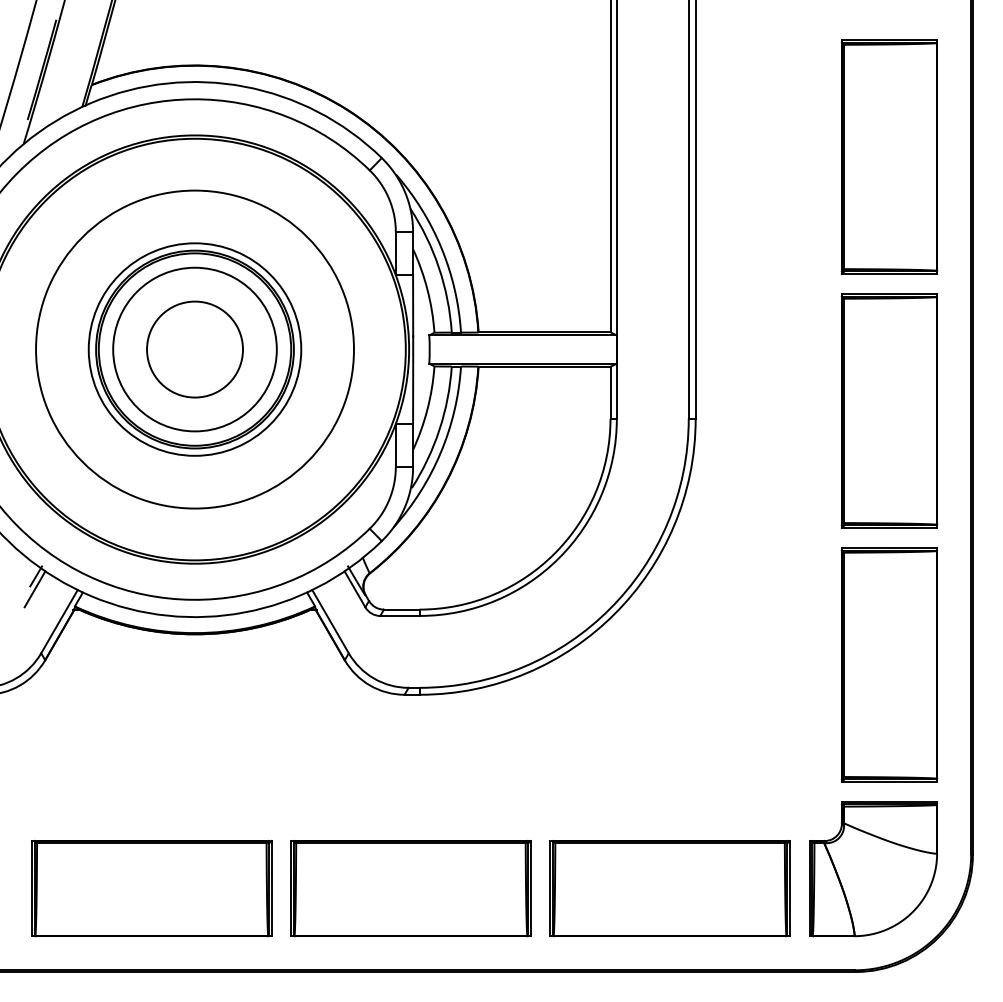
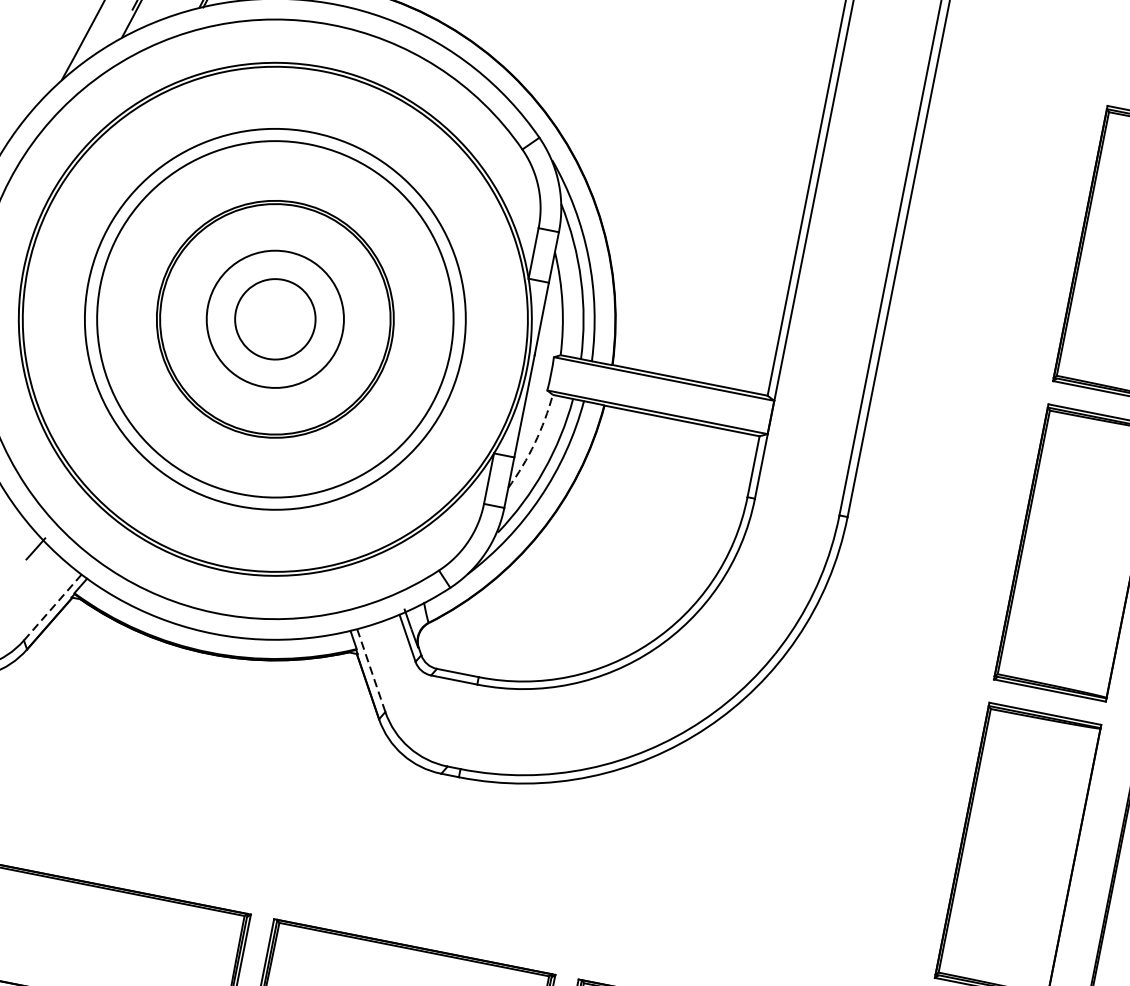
circle: (194, 349) -> (274, 319), size x0.7
circle: (194, 349) -> (274, 319), size x0.7
circle: (194, 349) -> (274, 319), size x1.4
arc: (427, 409) -> (534, 443), solid -> dashed
line: (34, 589) -> (30, 563), removed
line: (59, 621) -> (52, 607), solid -> dashed
line: (330, 621) -> (371, 670), solid -> dashed

